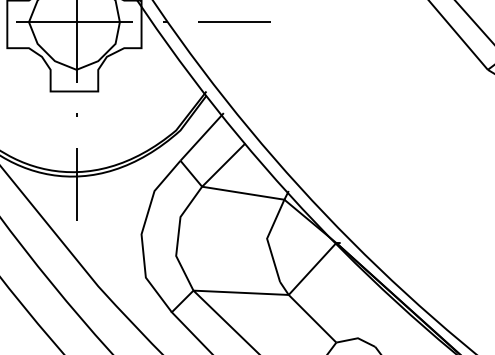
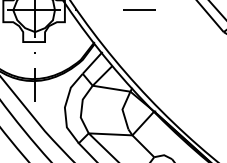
line: (234, 20) -> (139, 9), moved

